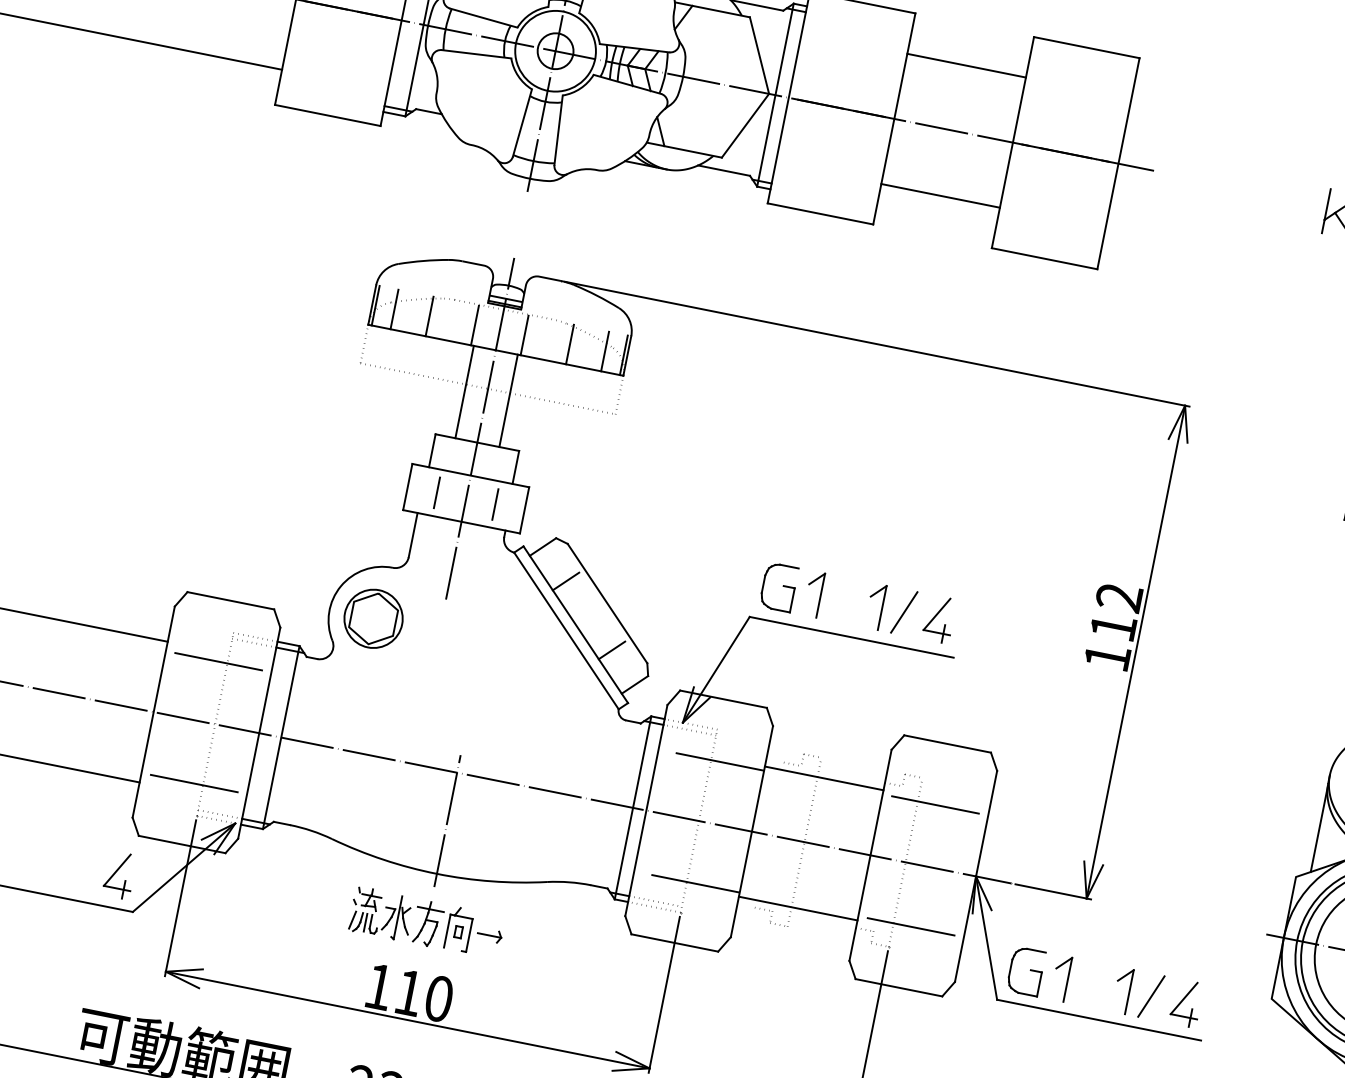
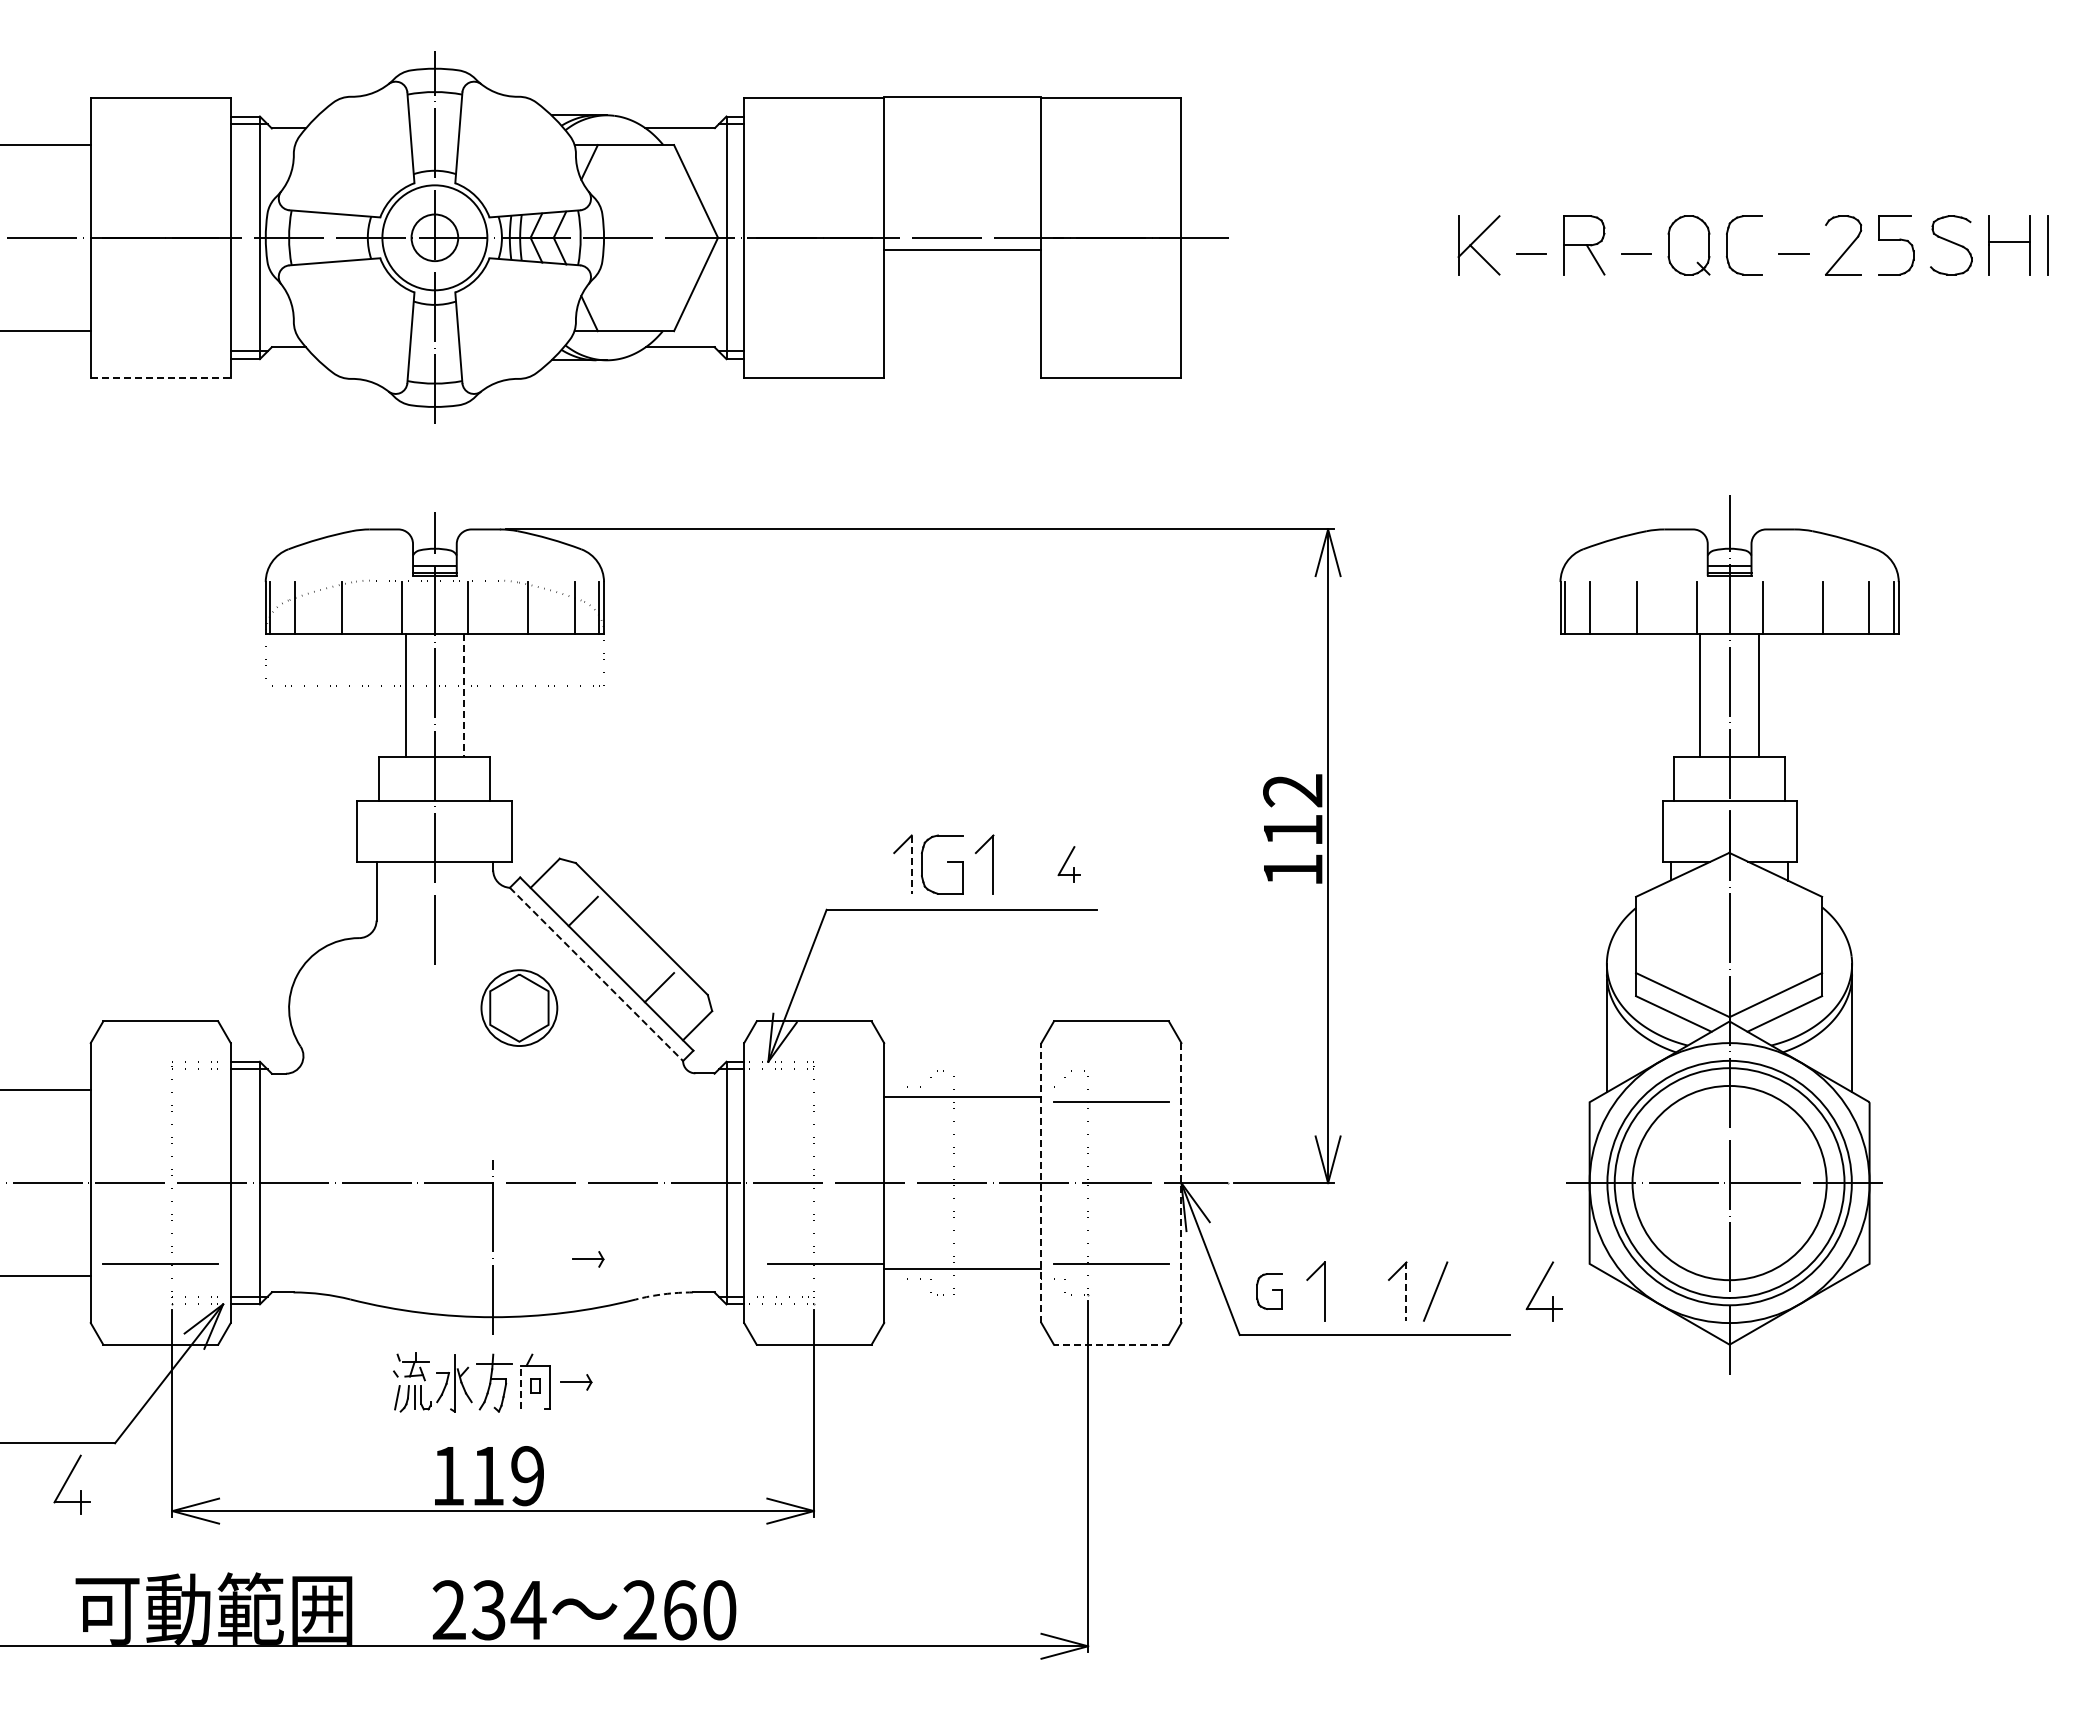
line: (966, 65) -> (962, 96), moved
line: (327, 115) -> (160, 377), solid -> dashed
line: (940, 196) -> (962, 250), moved
line: (508, 401) -> (464, 696), solid -> dashed
line: (437, 493) -> (396, 831), removed
line: (495, 504) -> (473, 831), removed
part: (779, 587) -> (942, 864), moved
line: (820, 596) -> (911, 865), solid -> dashed
line: (904, 612) -> (1022, 864), removed
part: (373, 618) -> (519, 1007), moved
part: (938, 619) -> (1068, 864), size x0.6
line: (566, 631) -> (596, 974), solid -> dashed
line: (218, 661) -> (160, 1102), removed
line: (719, 762) -> (825, 1102), removed
part: (517, 844) -> (588, 1259), added
line: (870, 855) -> (1041, 1183), solid -> dashed
part: (119, 874) -> (71, 1484), moved
line: (976, 876) -> (1181, 1183), solid -> dashed
arc: (569, 882) -> (664, 1294), solid -> dashed
line: (447, 931) -> (521, 1387), solid -> dashed
part: (1026, 971) -> (1269, 1291), size x0.6
line: (898, 987) -> (1110, 1344), solid -> dashed
line: (1129, 992) -> (1406, 1292), solid -> dashed
text: (438, 999) -> (527, 1476), 110 -> 119
part: (1185, 1003) -> (1543, 1291), moved

